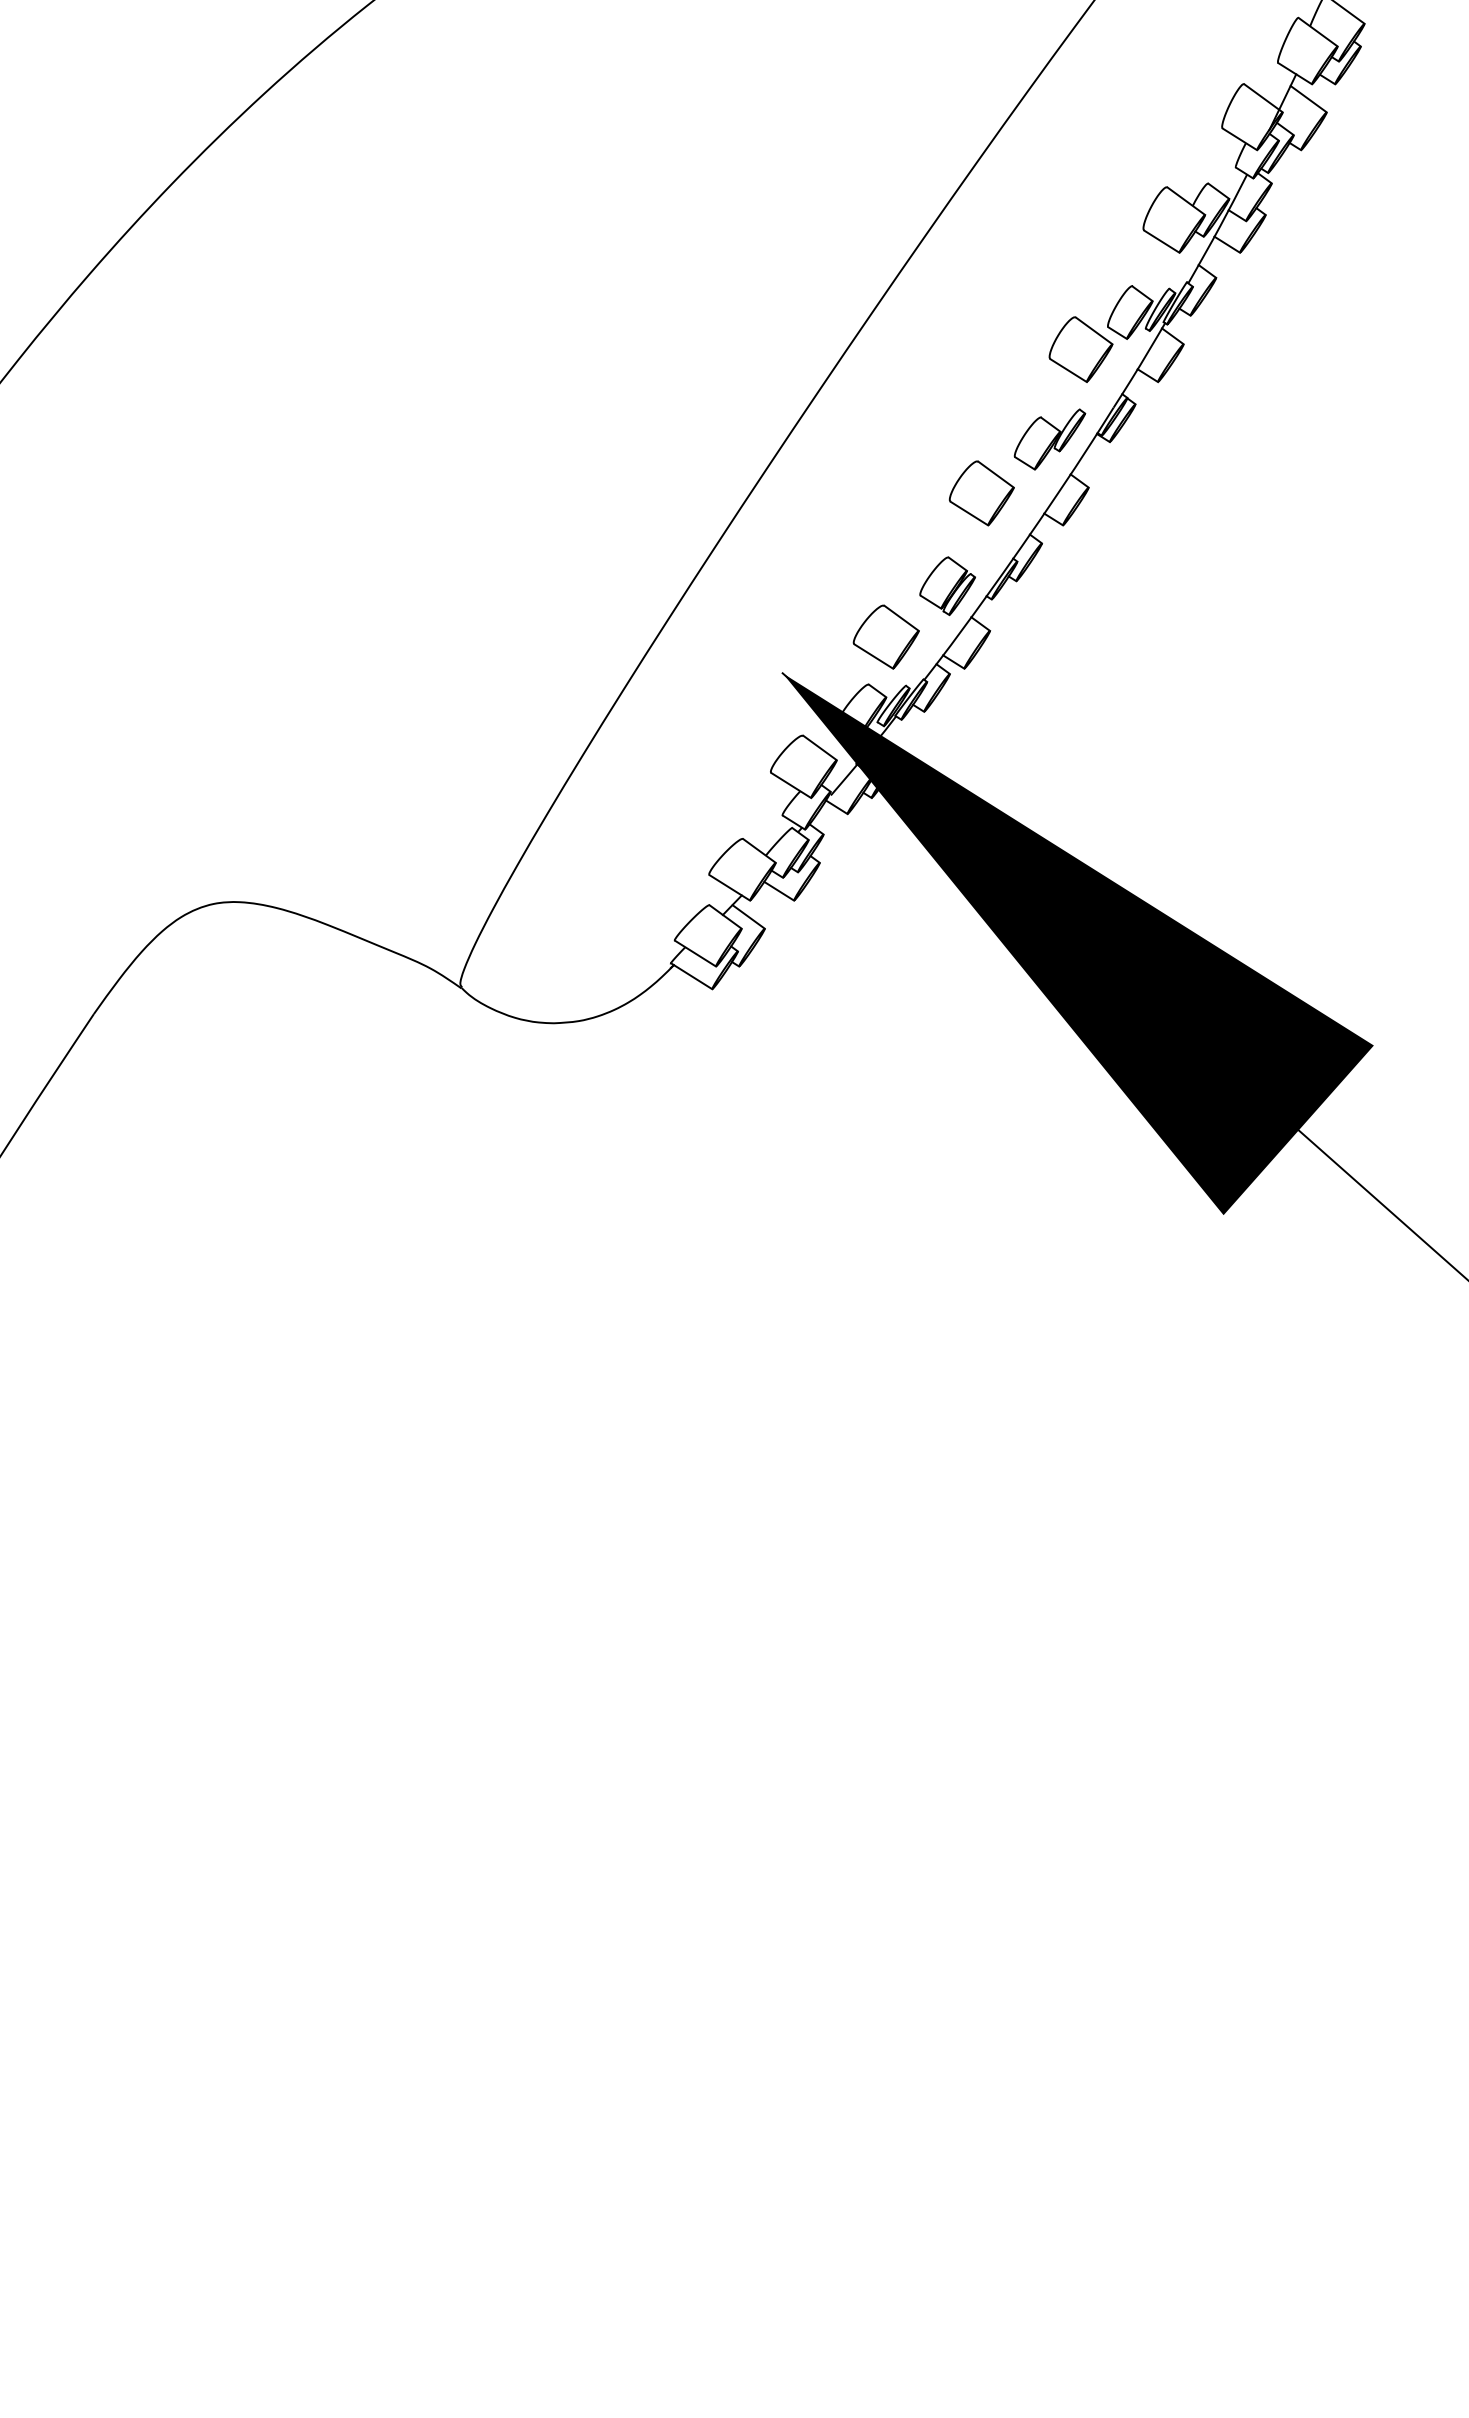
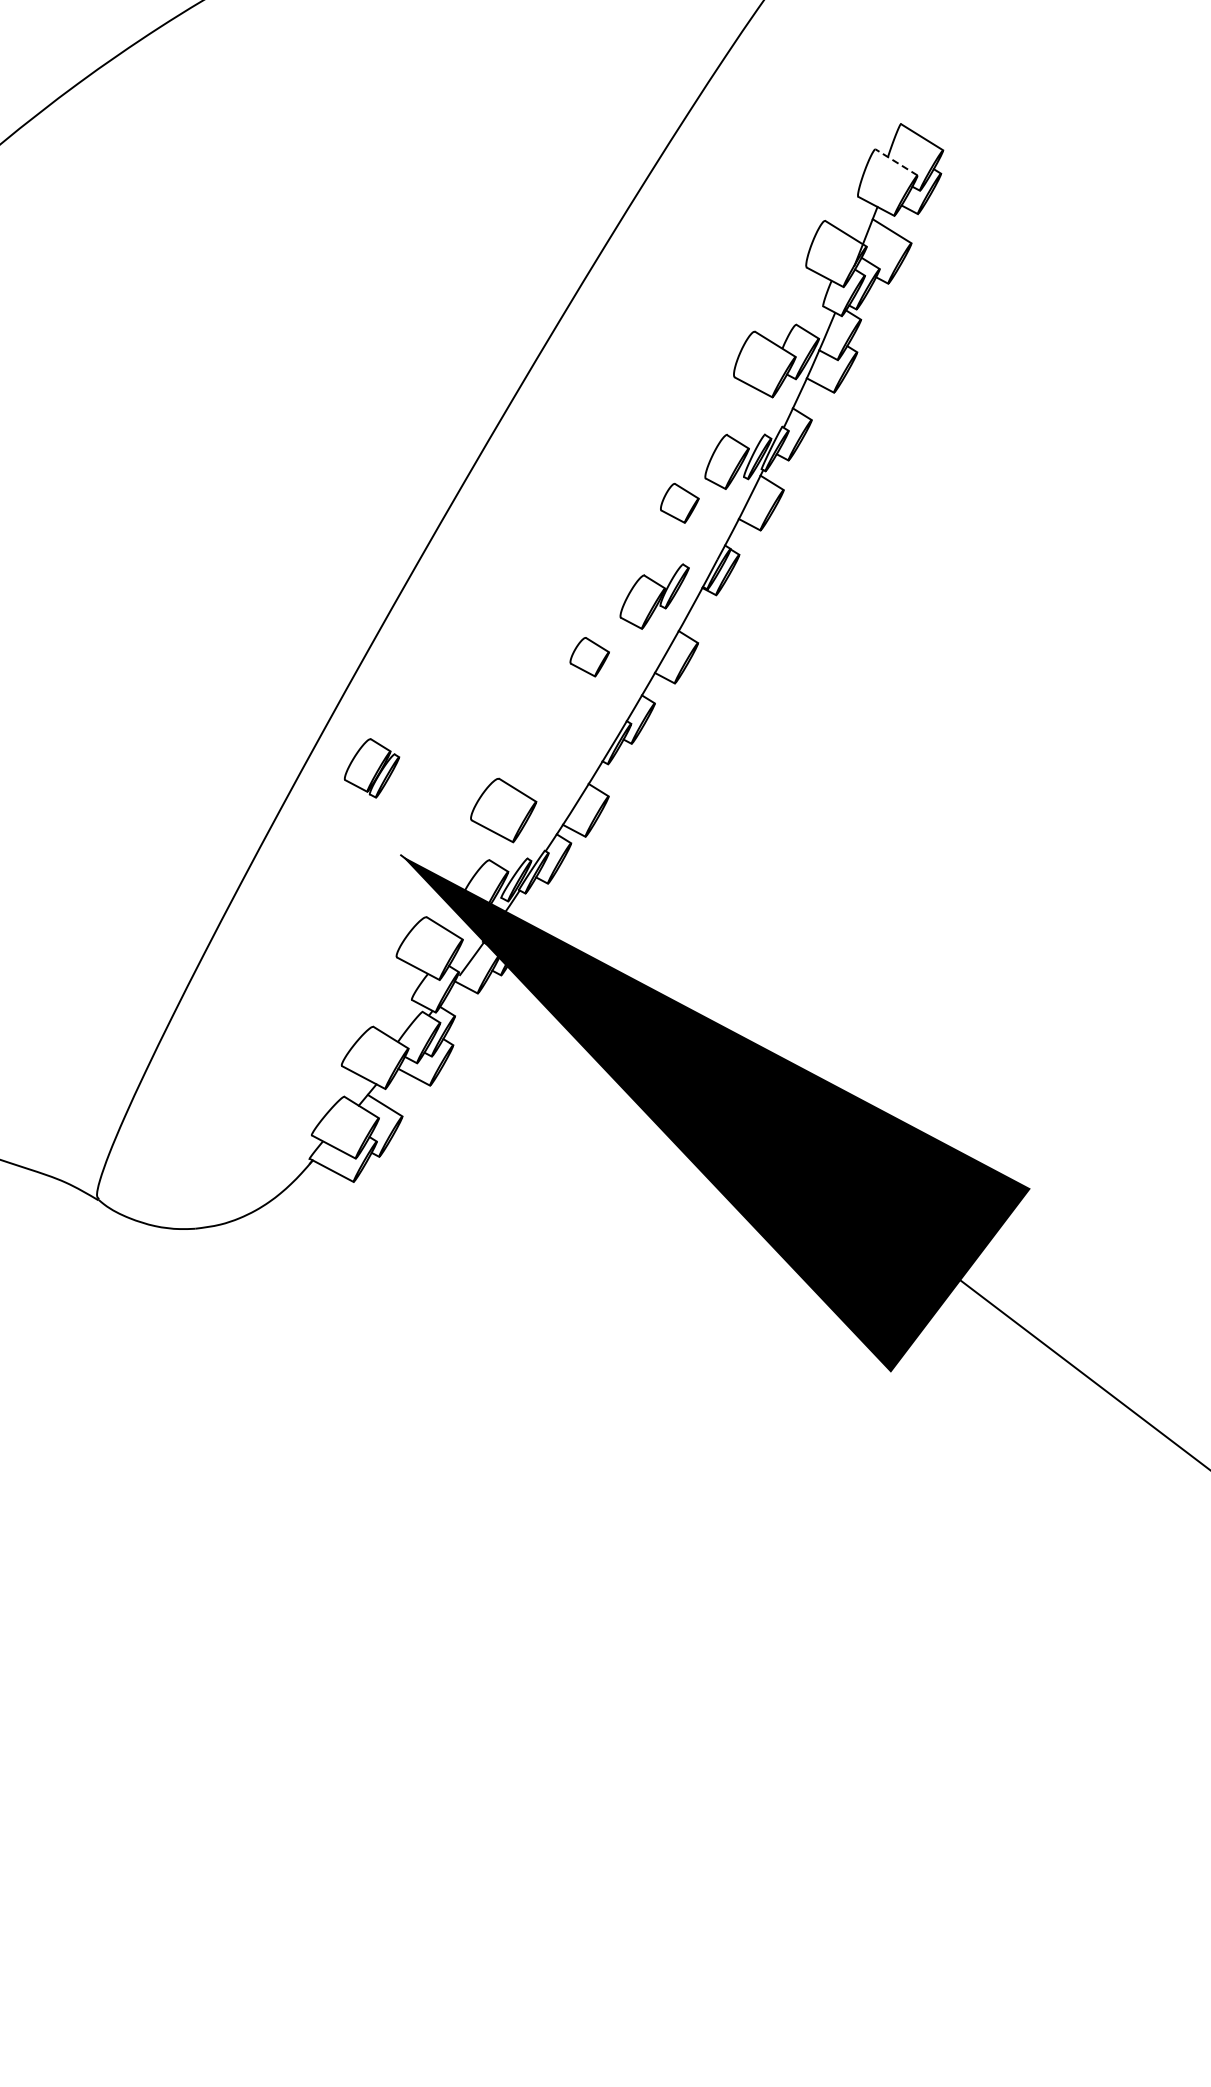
line: (1317, 31) -> (895, 161), solid -> dashed
part: (1080, 349) -> (679, 503), size x0.6
part: (981, 493) -> (589, 657), size x0.6
part: (947, 586) -> (371, 768), moved

